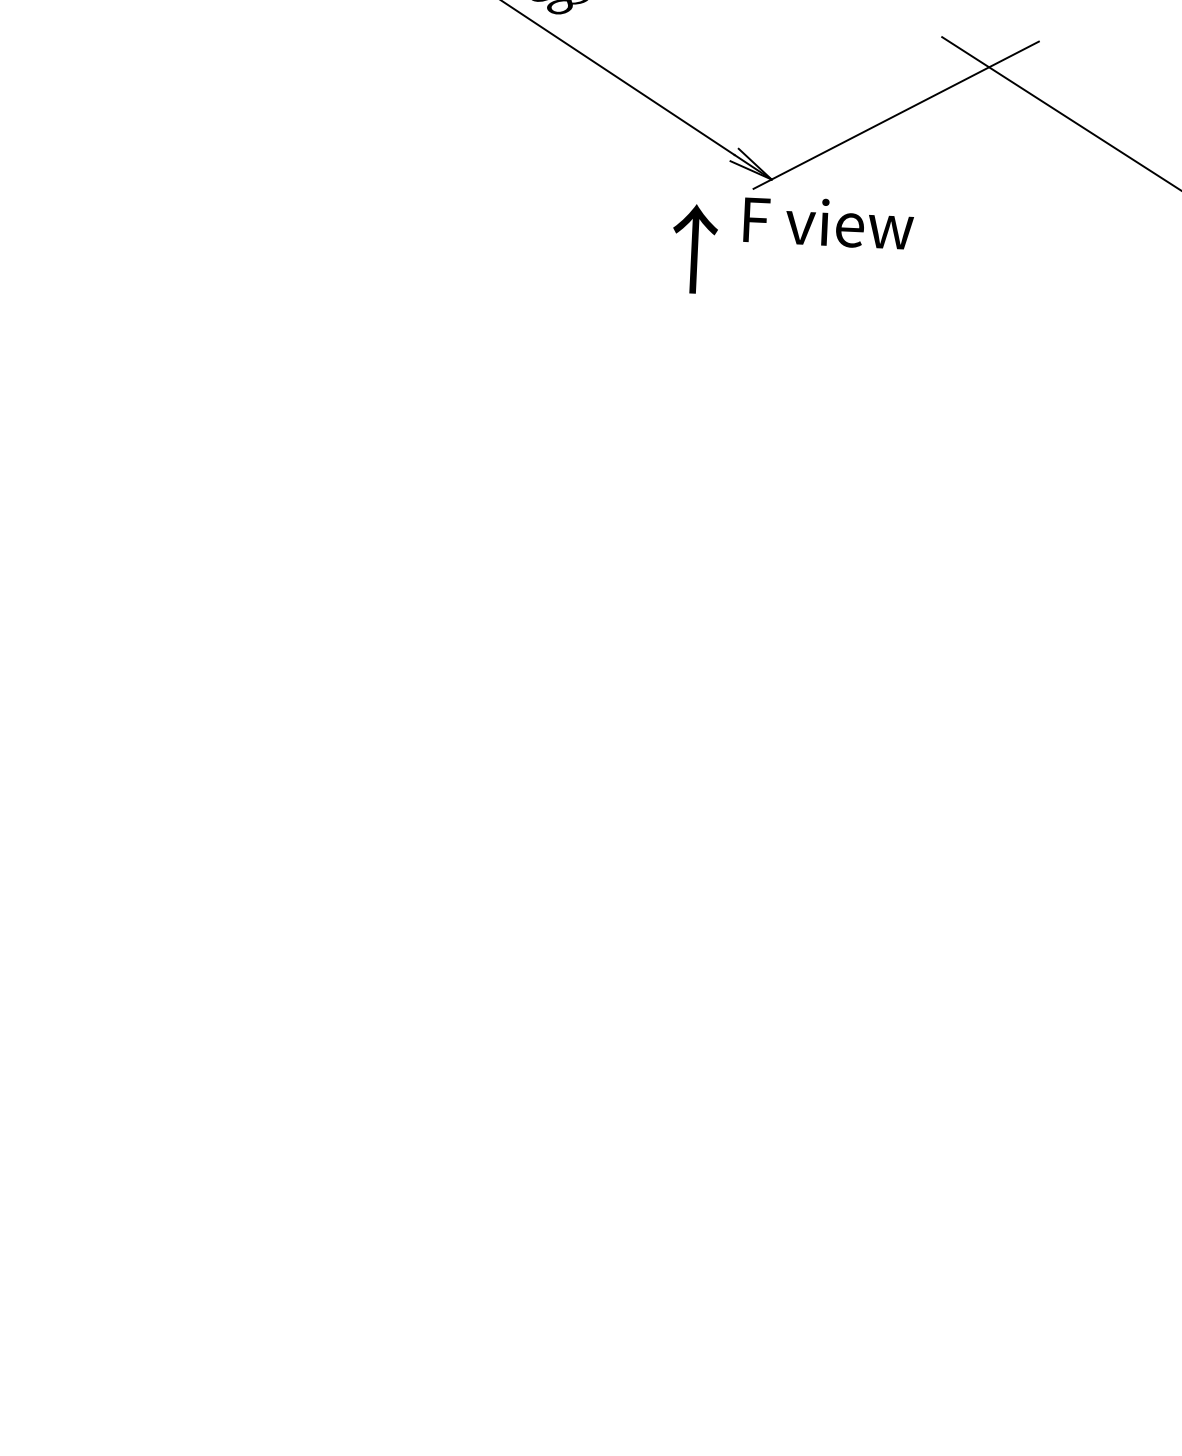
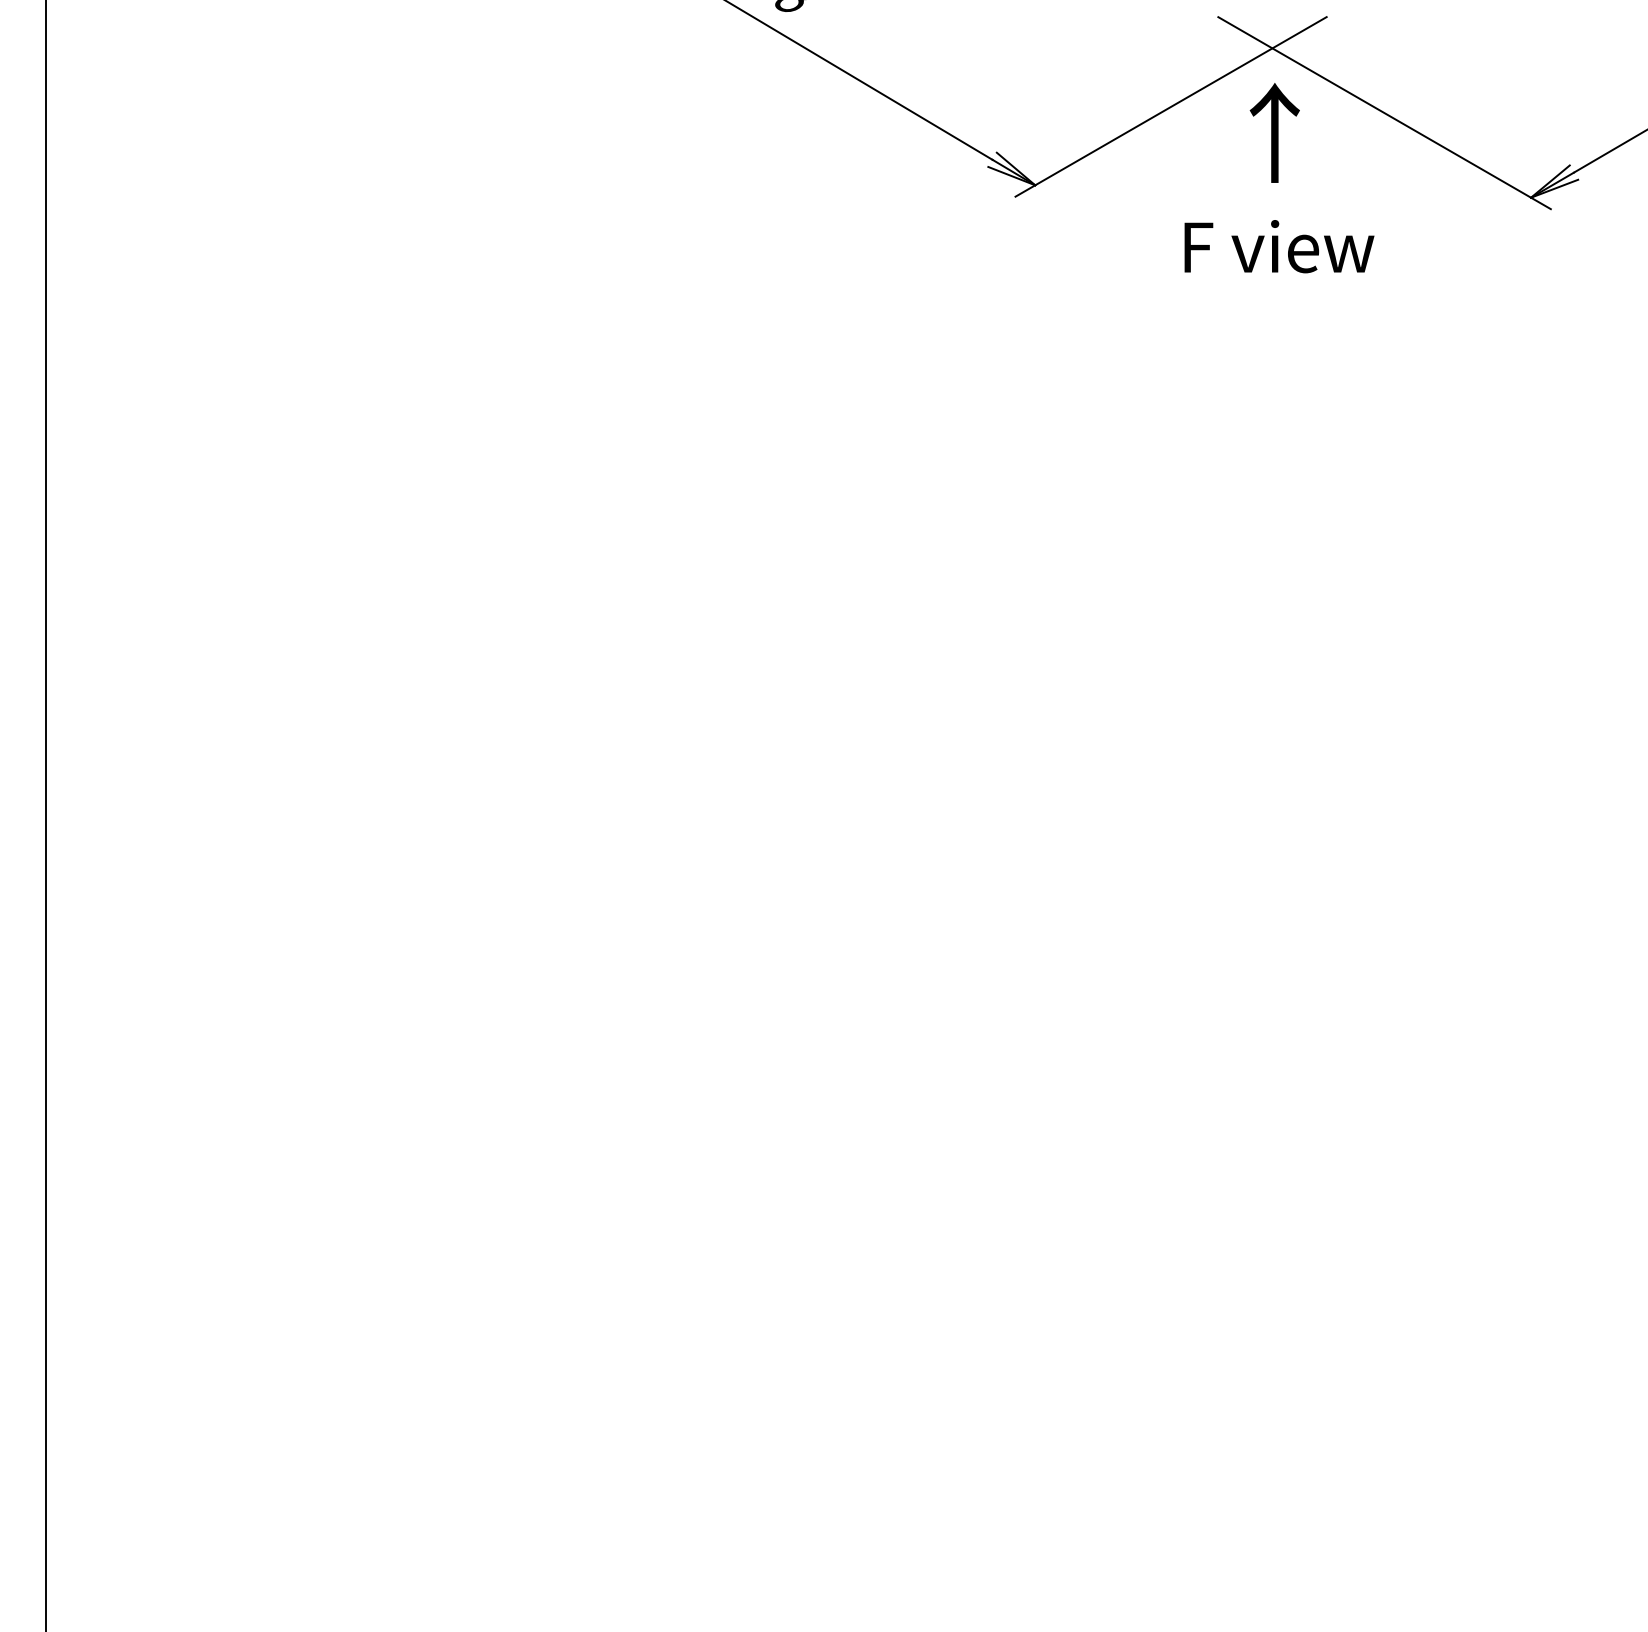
text: (828, 222) -> (1279, 246), moved
text: (694, 248) -> (1274, 132), moved

